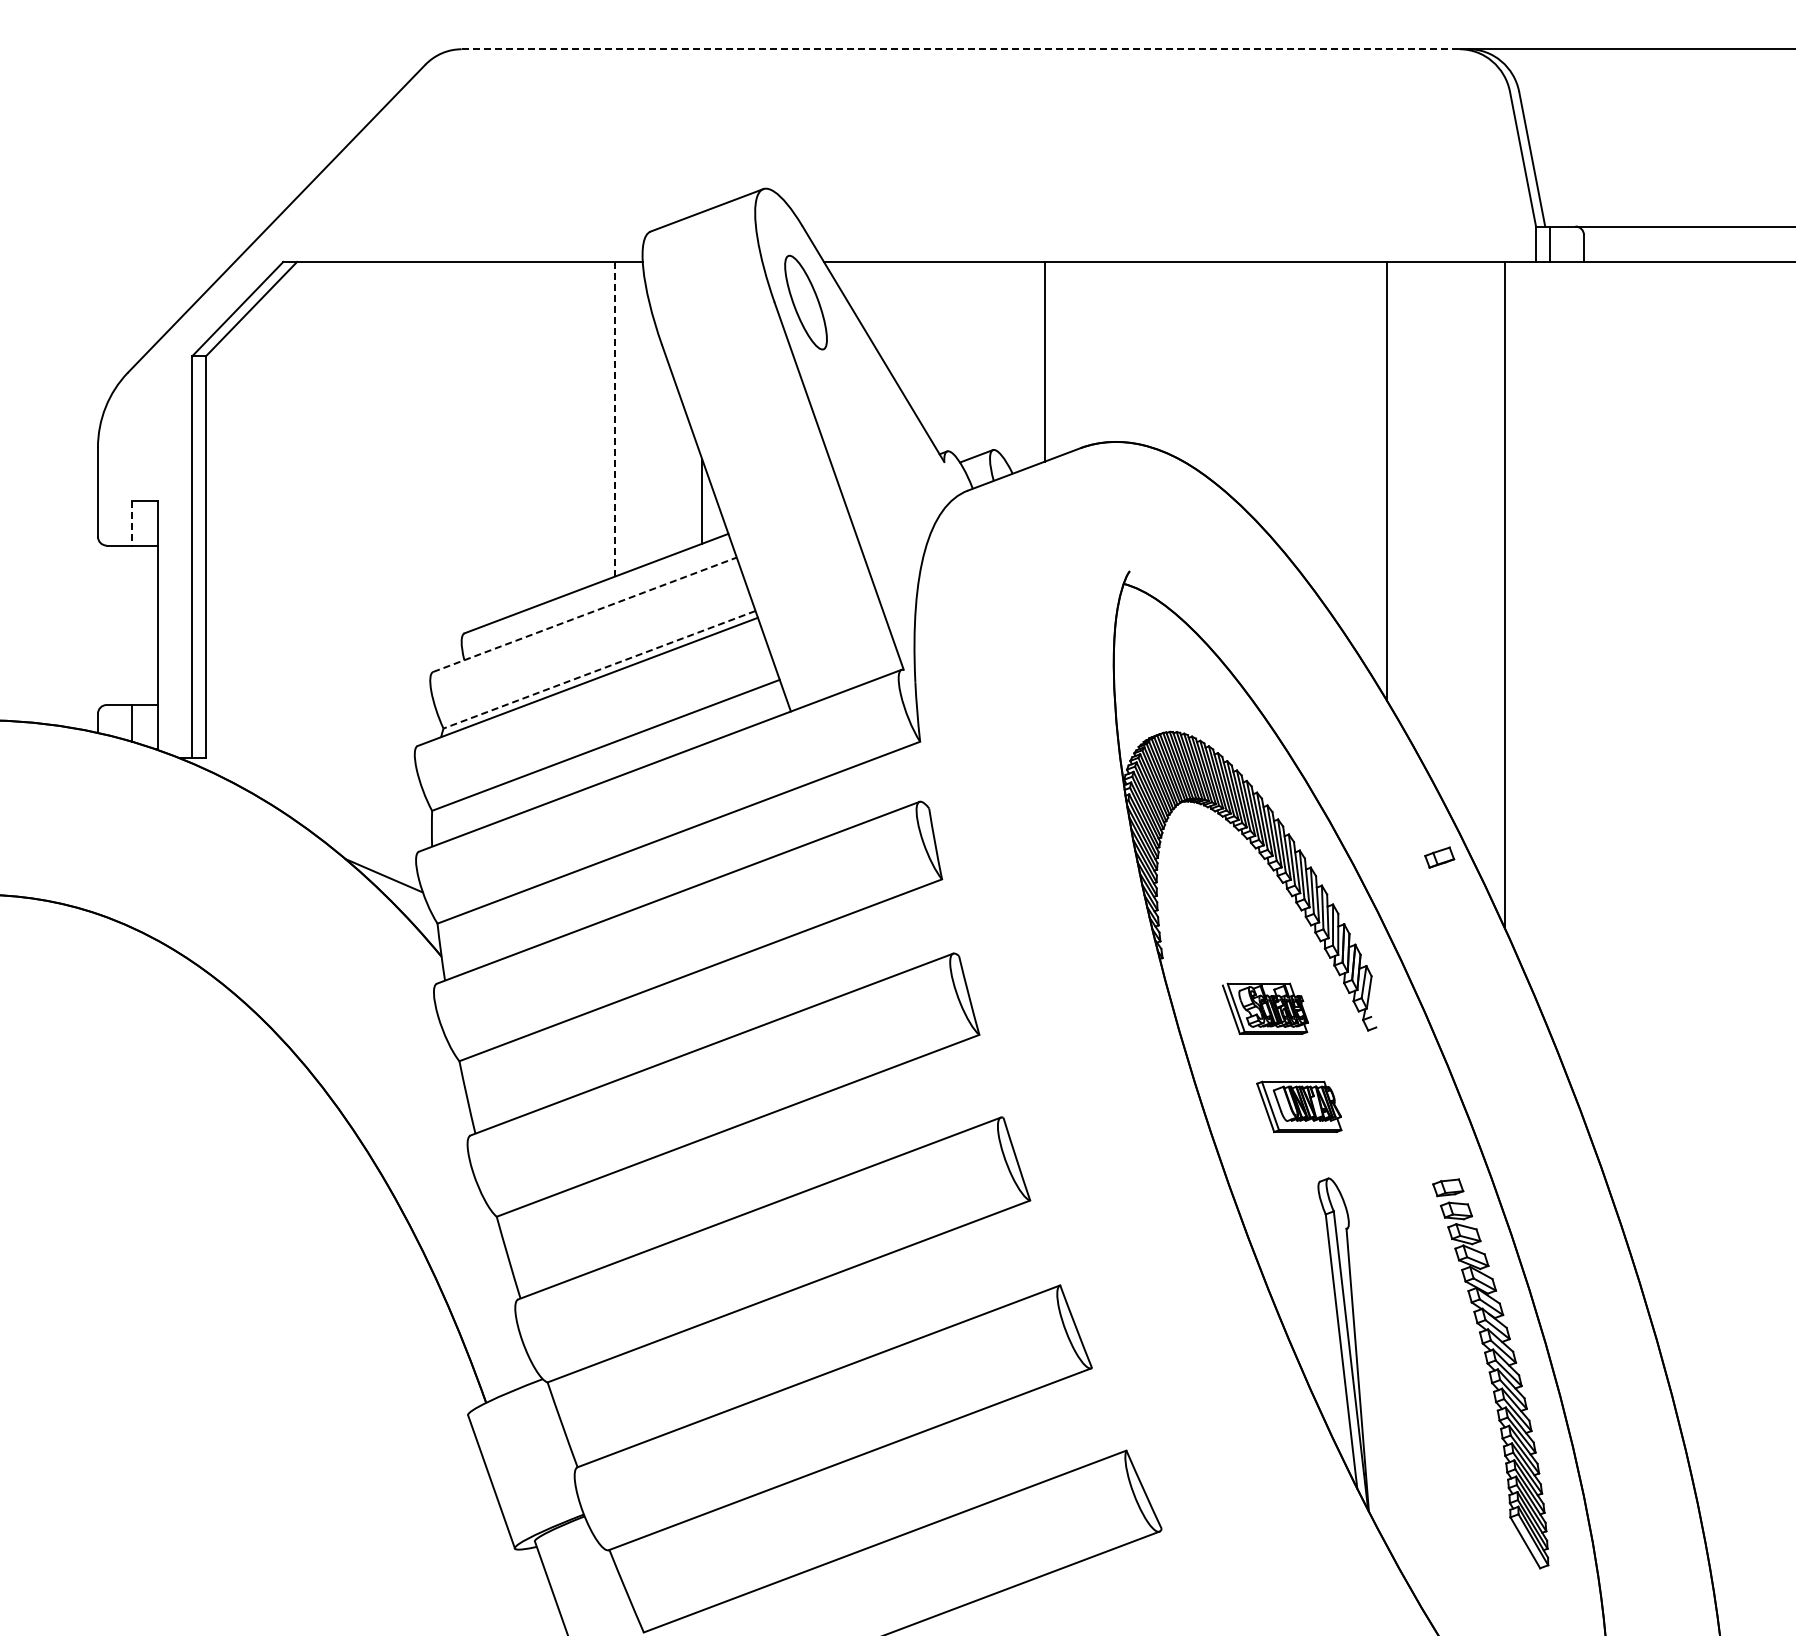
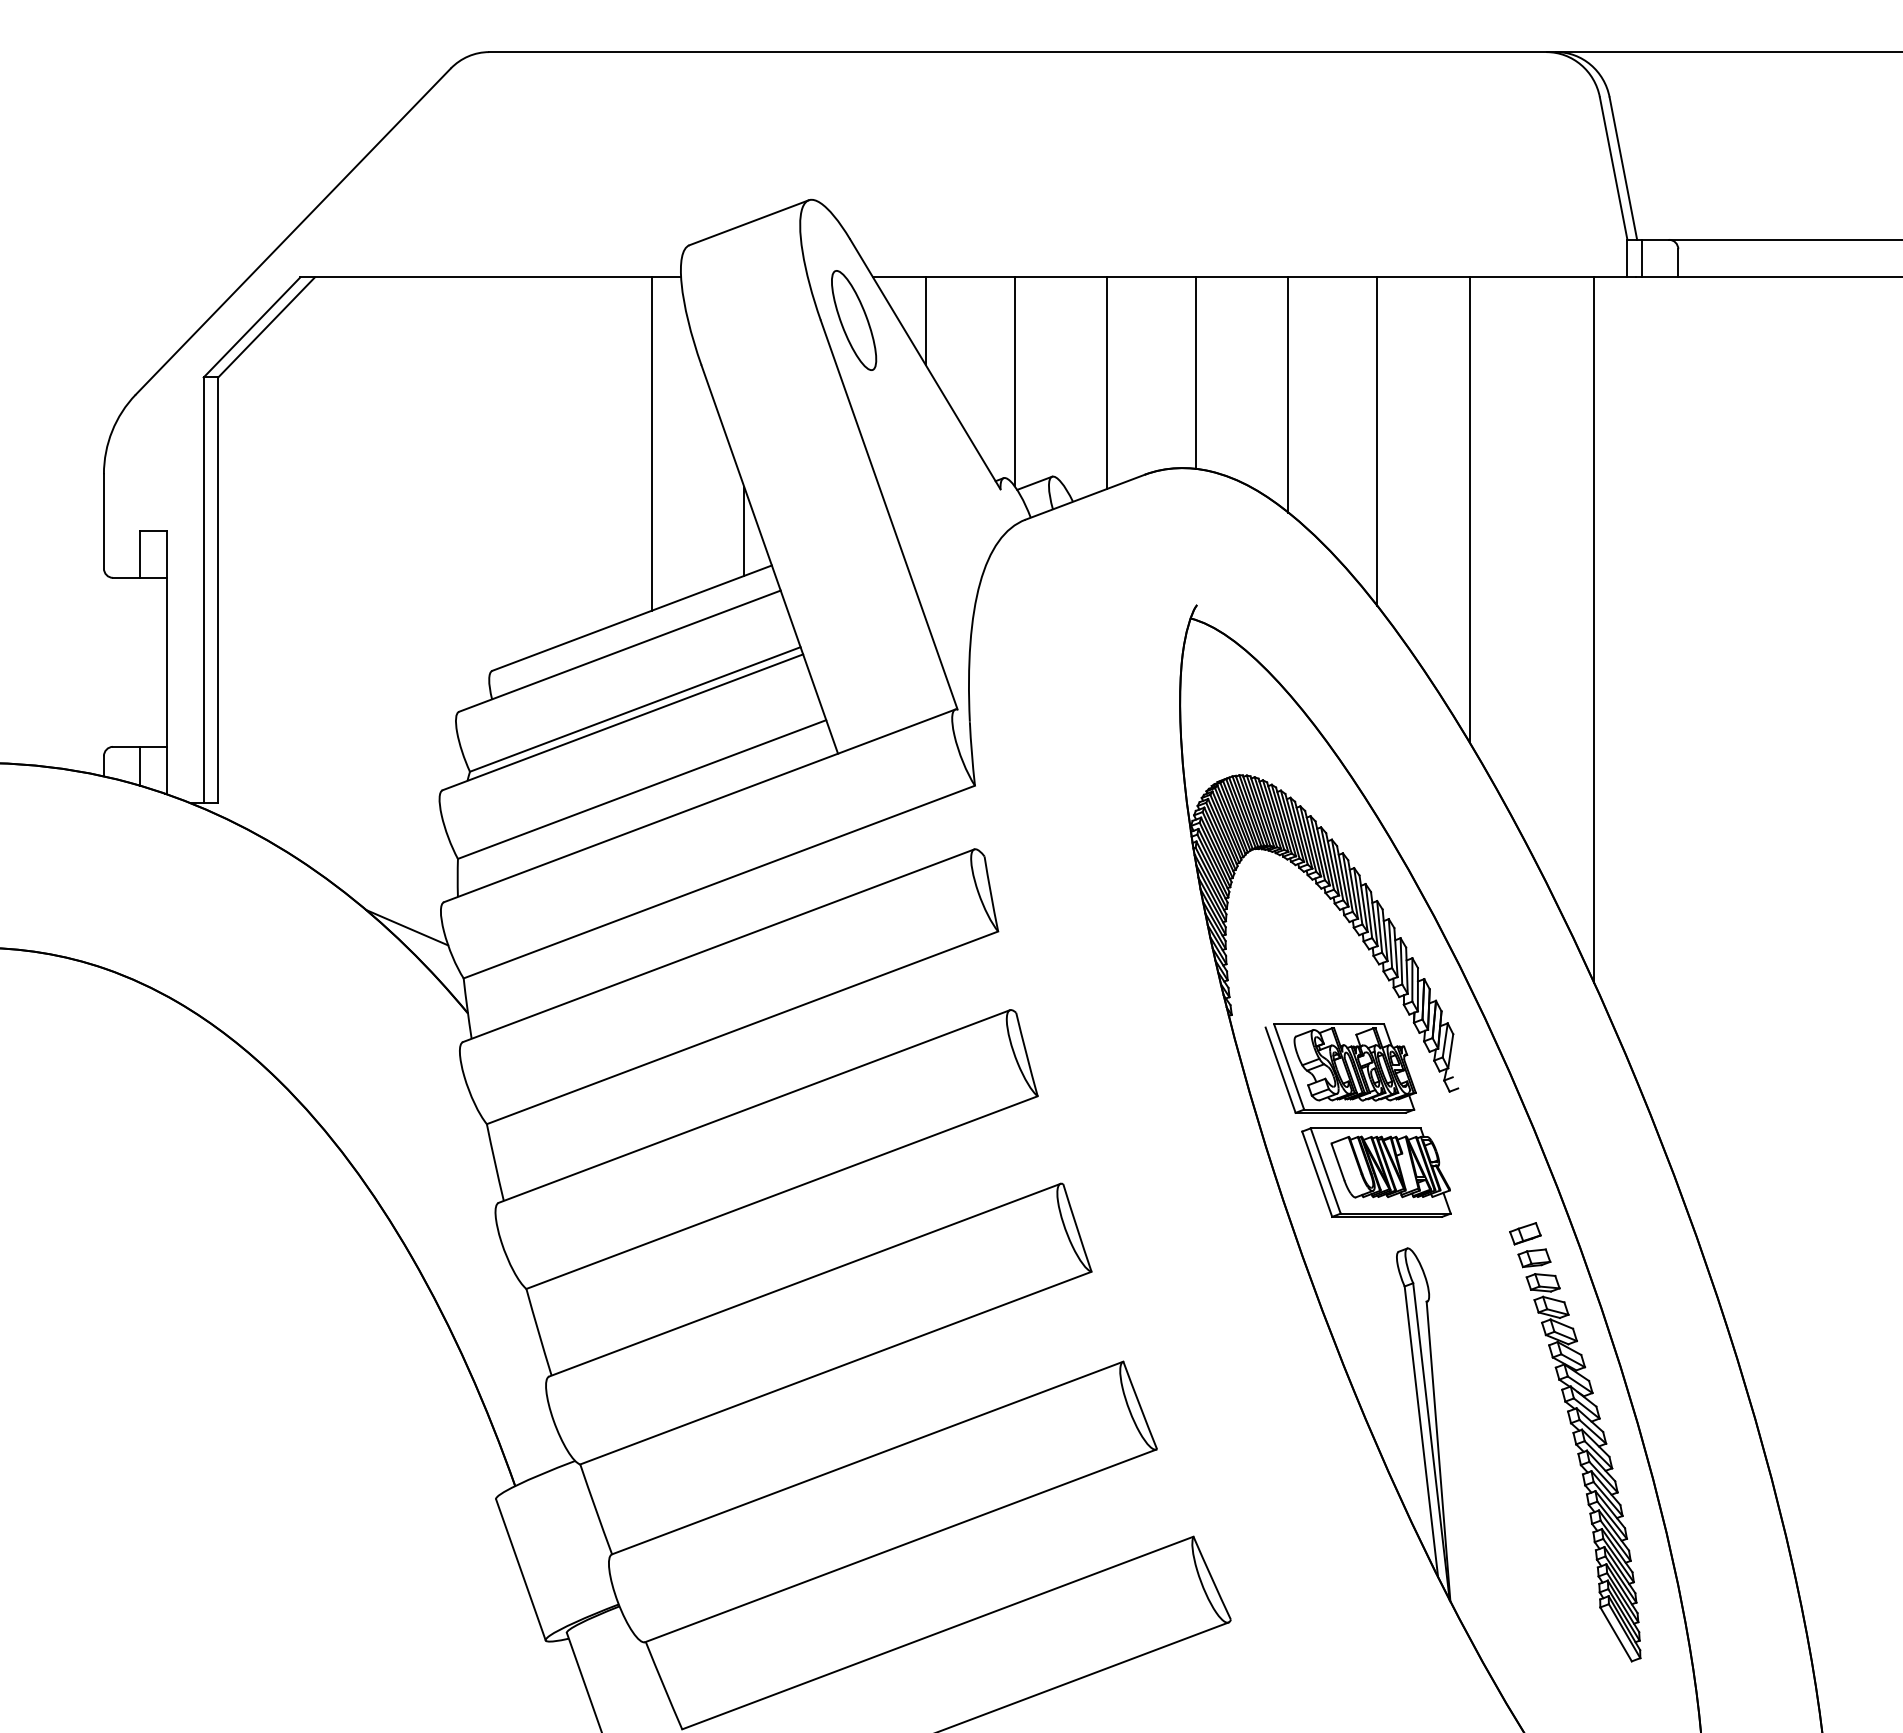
line: (961, 49) -> (1018, 52), dashed -> solid
line: (873, 302) -> (925, 320), added
line: (1128, 351) -> (1195, 372), added
line: (957, 360) -> (1014, 381), added
line: (1215, 372) -> (1287, 394), added
line: (1300, 416) -> (1377, 441), added
line: (615, 418) -> (652, 443), dashed -> solid
line: (132, 523) -> (140, 554), dashed -> solid
line: (585, 614) -> (620, 650), dashed -> solid
line: (599, 669) -> (635, 709), dashed -> solid
part: (1439, 857) -> (1525, 1233), moved
part: (1265, 1008) -> (1340, 1068), size x1.67
part: (1299, 1106) -> (1376, 1172), size x1.67

